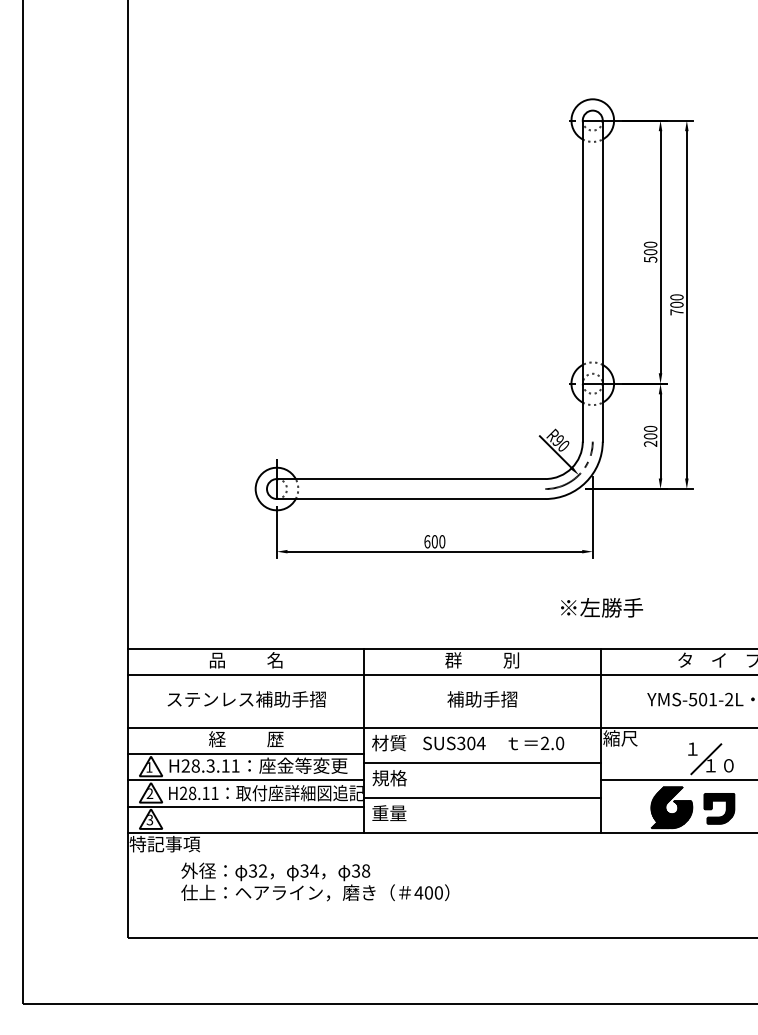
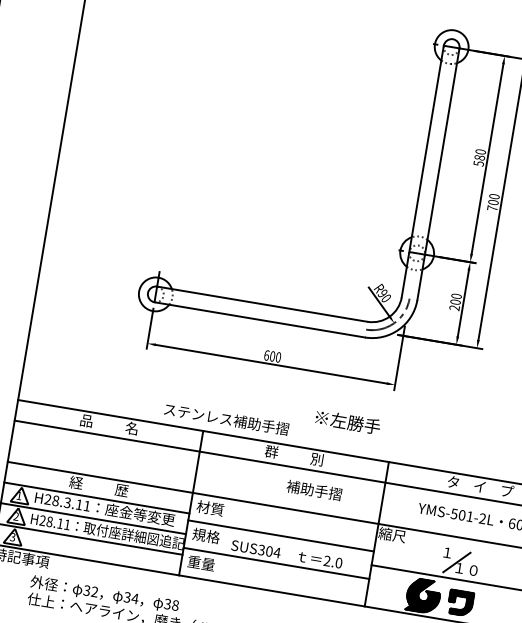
text: (650, 252) -> (479, 158), 500 -> 580
text: (602, 607) -> (348, 422), moved
text: (246, 699) -> (226, 419), moved
text: (482, 699) -> (314, 490), moved
text: (493, 743) -> (286, 554), moved

